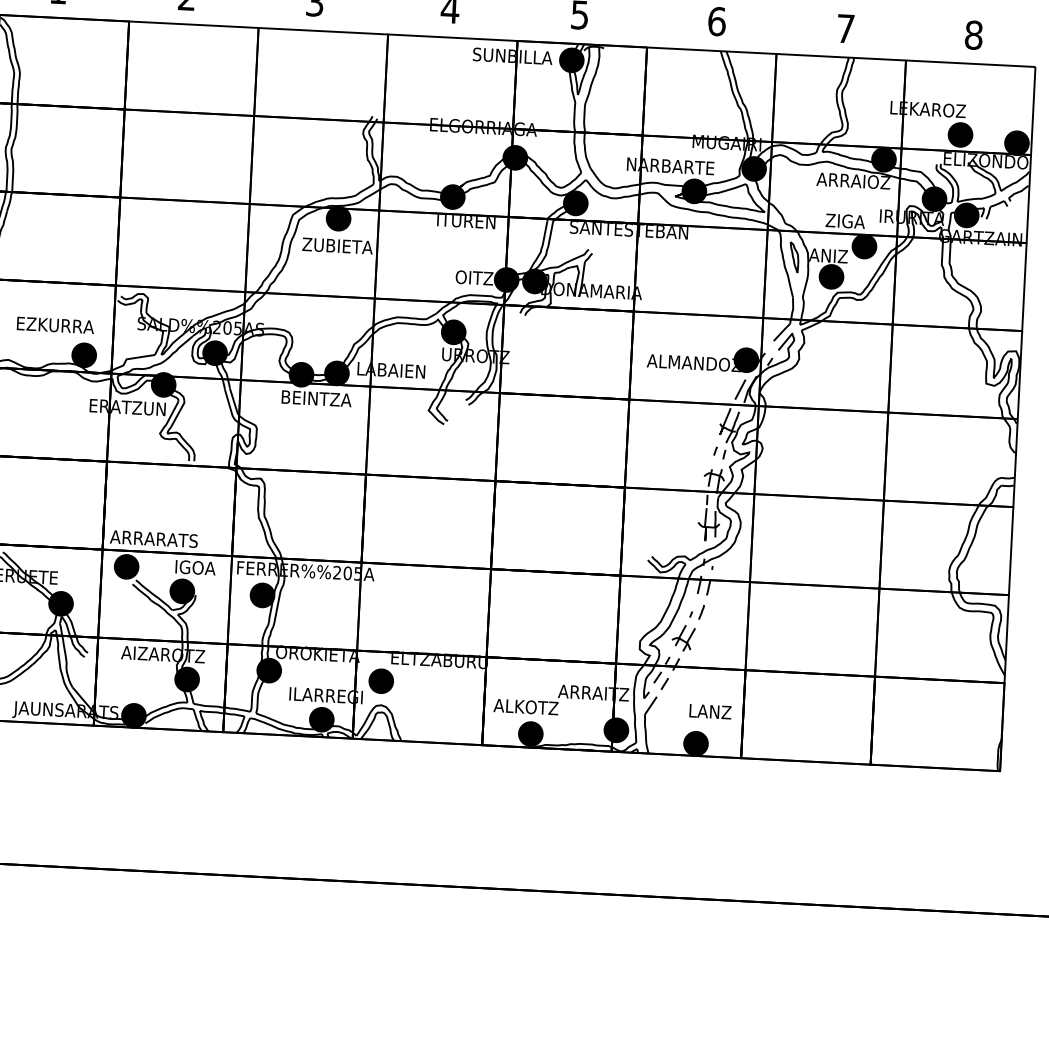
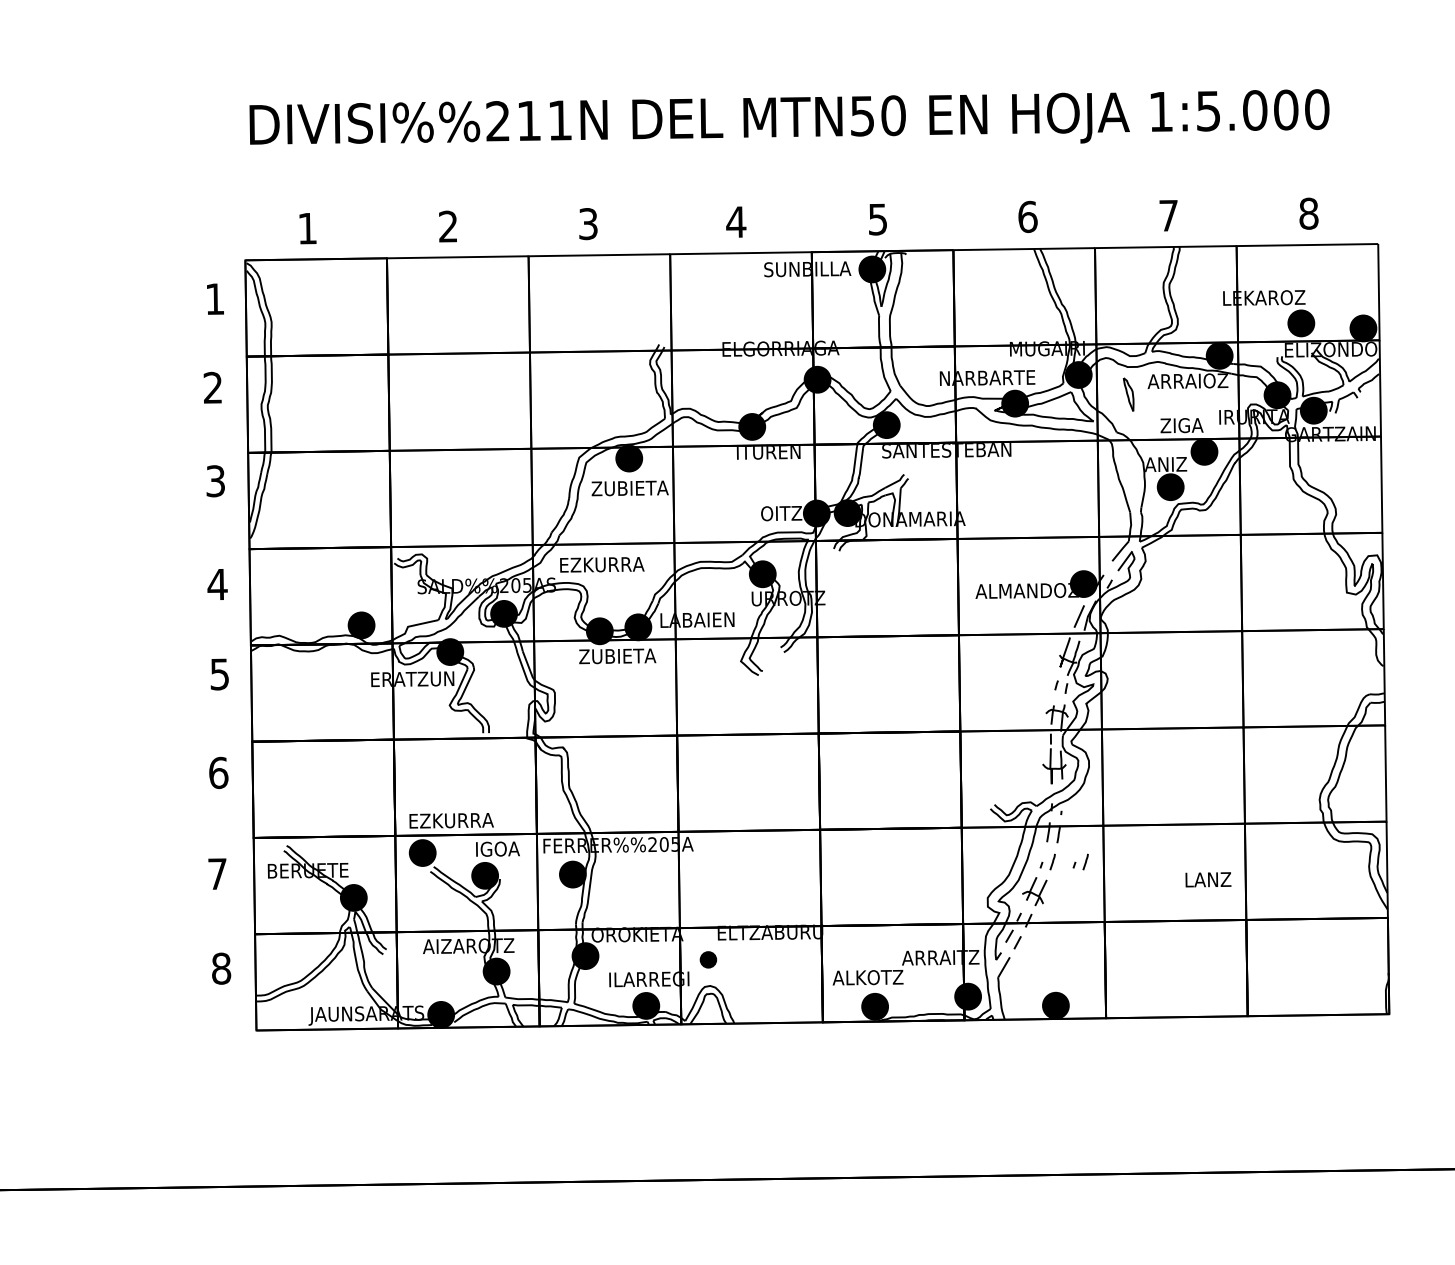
part: (794, 257) -> (1128, 394), moved
text: (55, 325) -> (602, 564), moved
text: (316, 398) -> (617, 656), BEINTZA -> ZUBIETA
text: (153, 538) -> (450, 820), ARRARATS -> EZKURRA
part: (727, 613) -> (1080, 861), added
part: (381, 681) -> (708, 959), size x0.6
text: (710, 711) -> (1208, 879), moved

